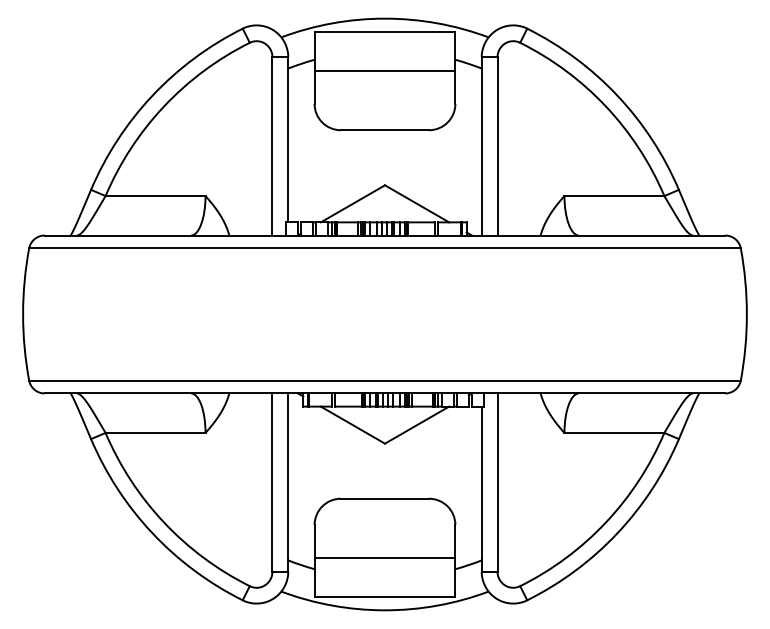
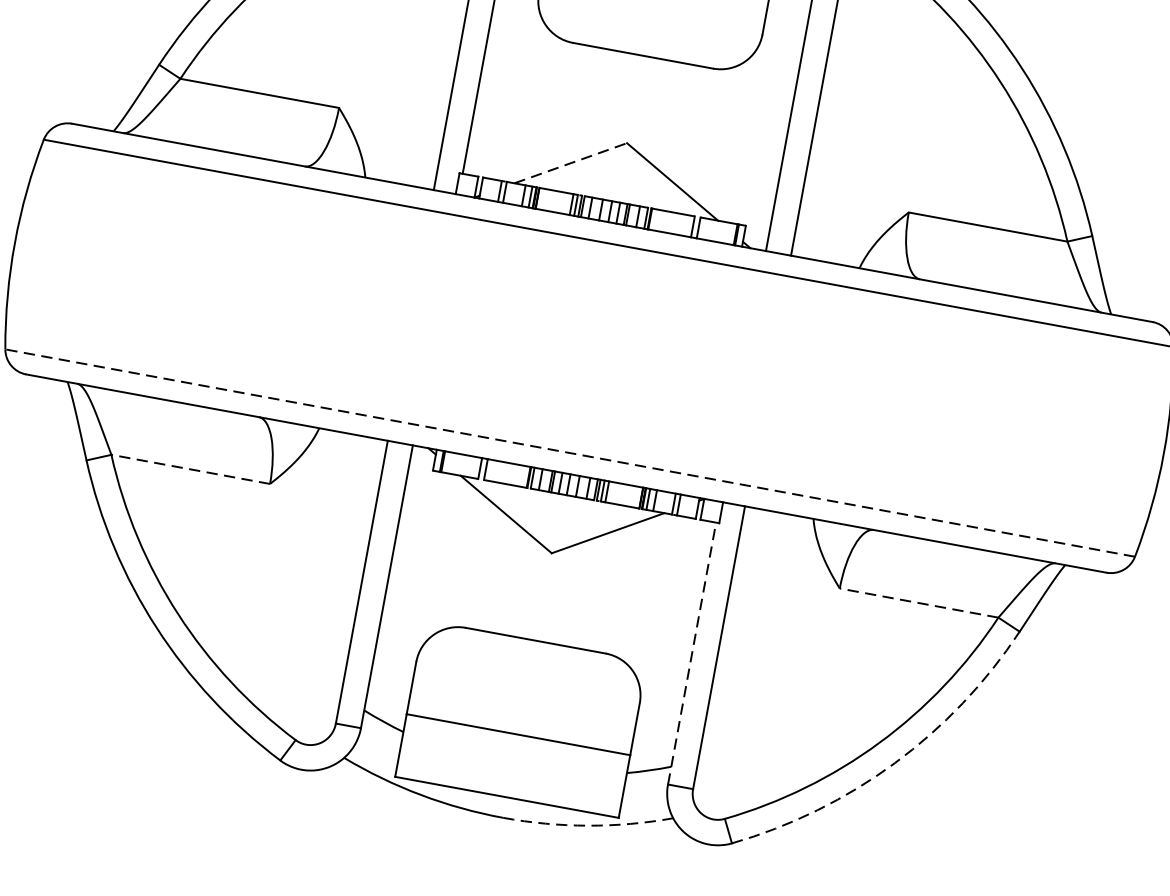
line: (353, 203) -> (571, 162), solid -> dashed
line: (384, 380) -> (569, 452), solid -> dashed
line: (155, 432) -> (190, 468), solid -> dashed
line: (614, 432) -> (919, 602), solid -> dashed
line: (481, 488) -> (691, 652), solid -> dashed
arc: (617, 533) -> (894, 763), solid -> dashed
arc: (437, 605) -> (587, 825), solid -> dashed

